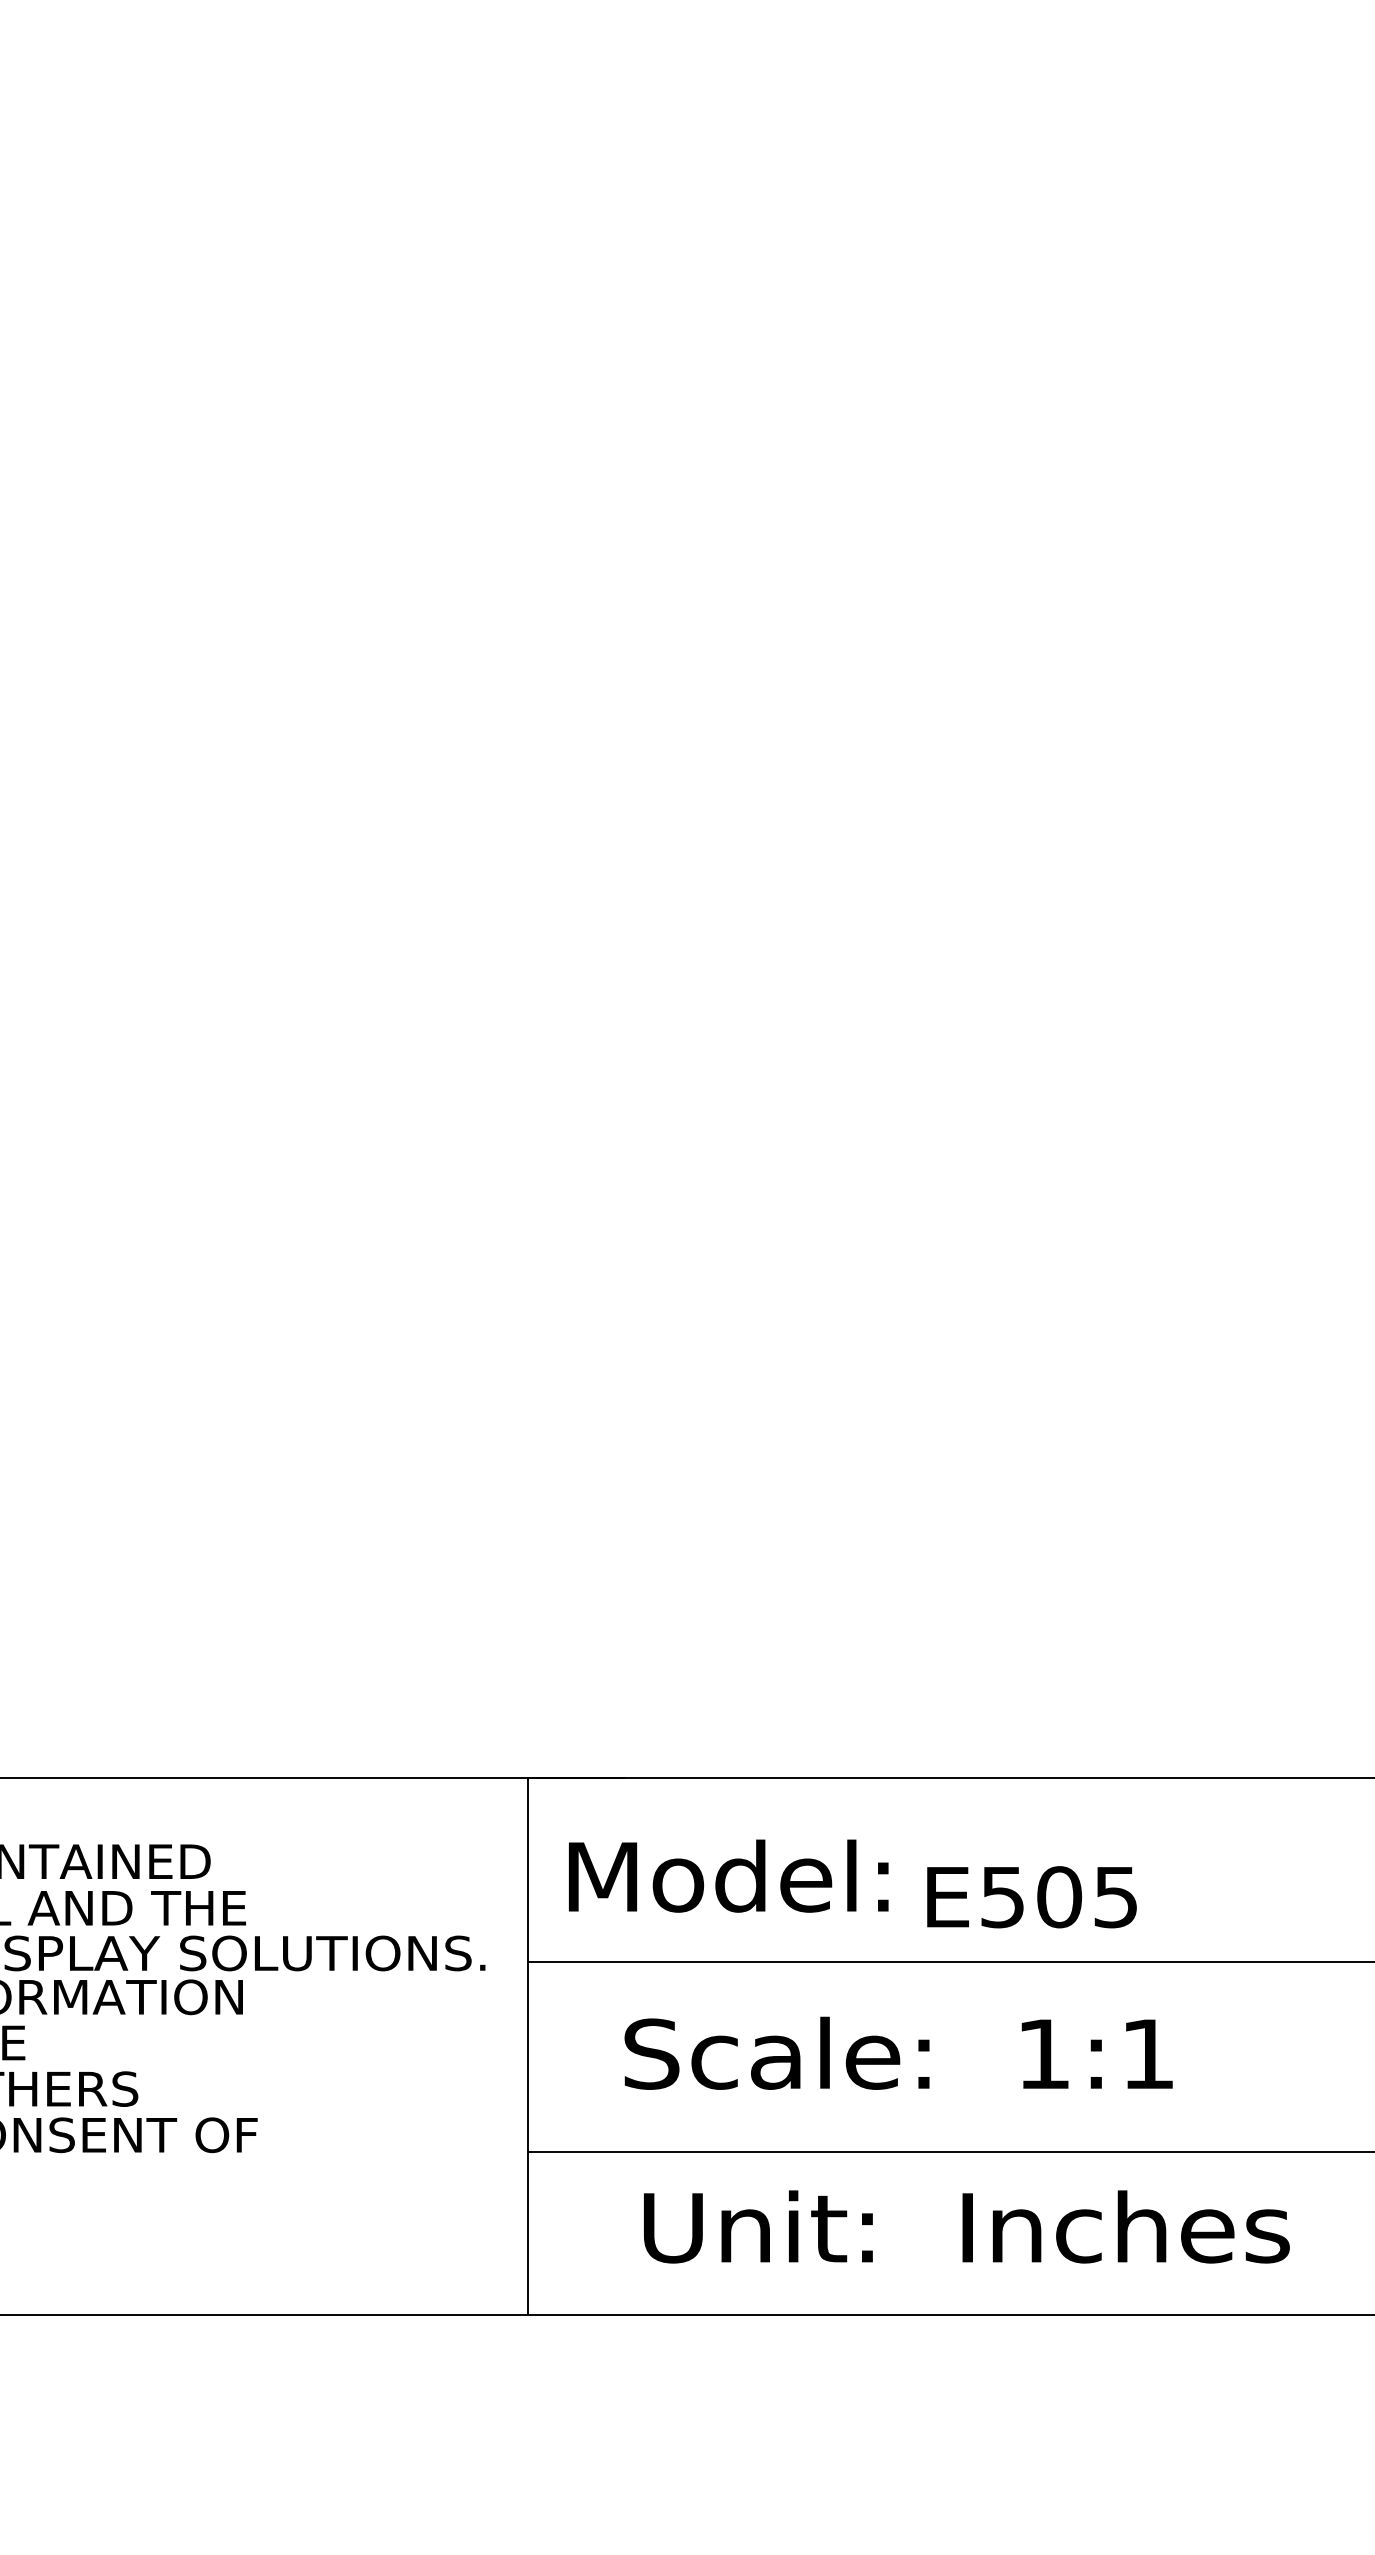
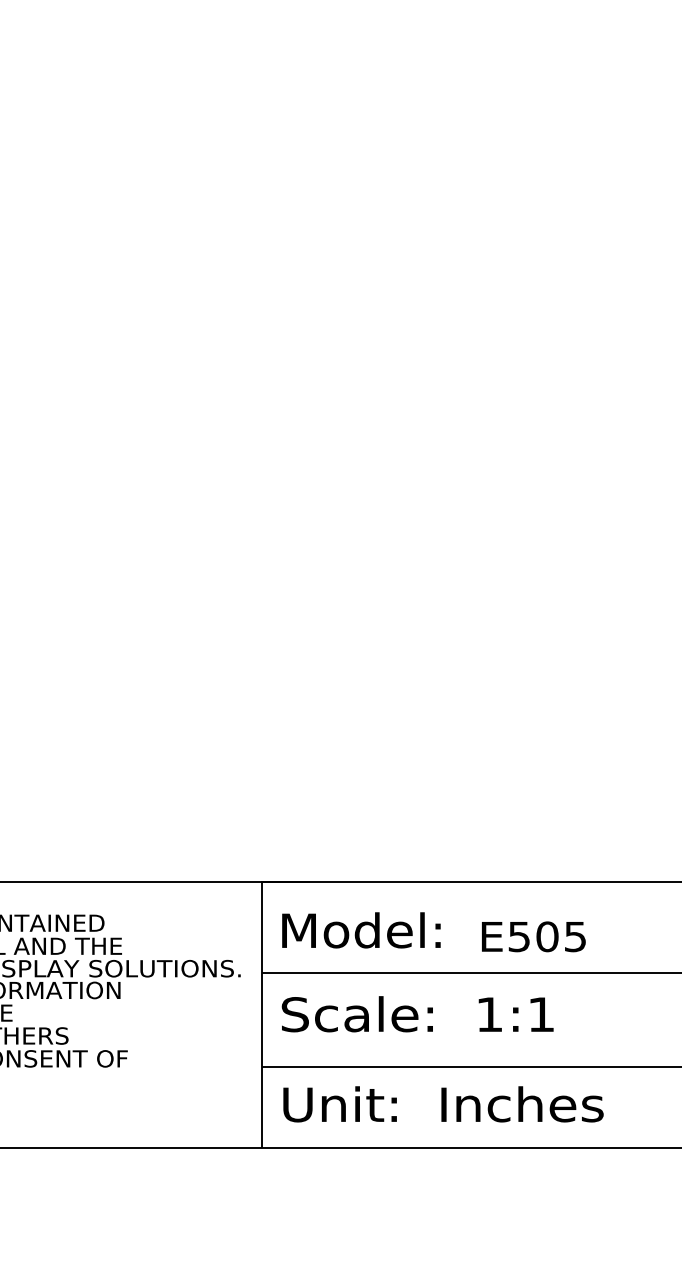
text: (1031, 1896) -> (533, 936), moved
text: (898, 2053) -> (417, 1014), moved
text: (966, 2227) -> (443, 1104), moved

